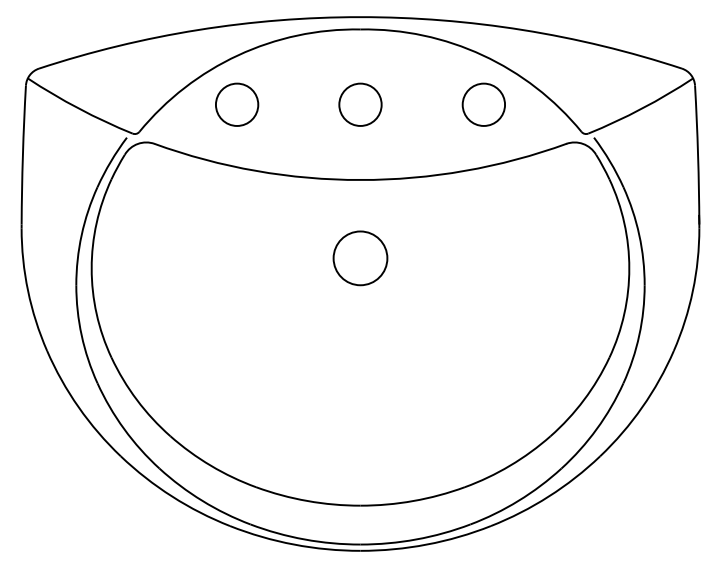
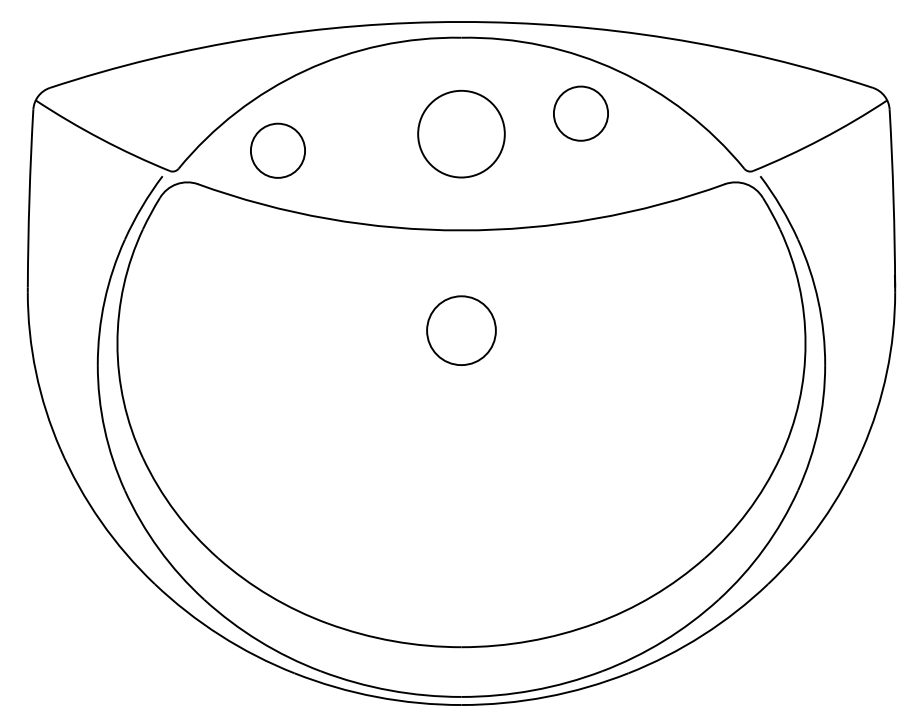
circle: (237, 104) -> (278, 150), moved
circle: (360, 104) -> (461, 133), size x1.6
circle: (483, 104) -> (580, 113), moved

